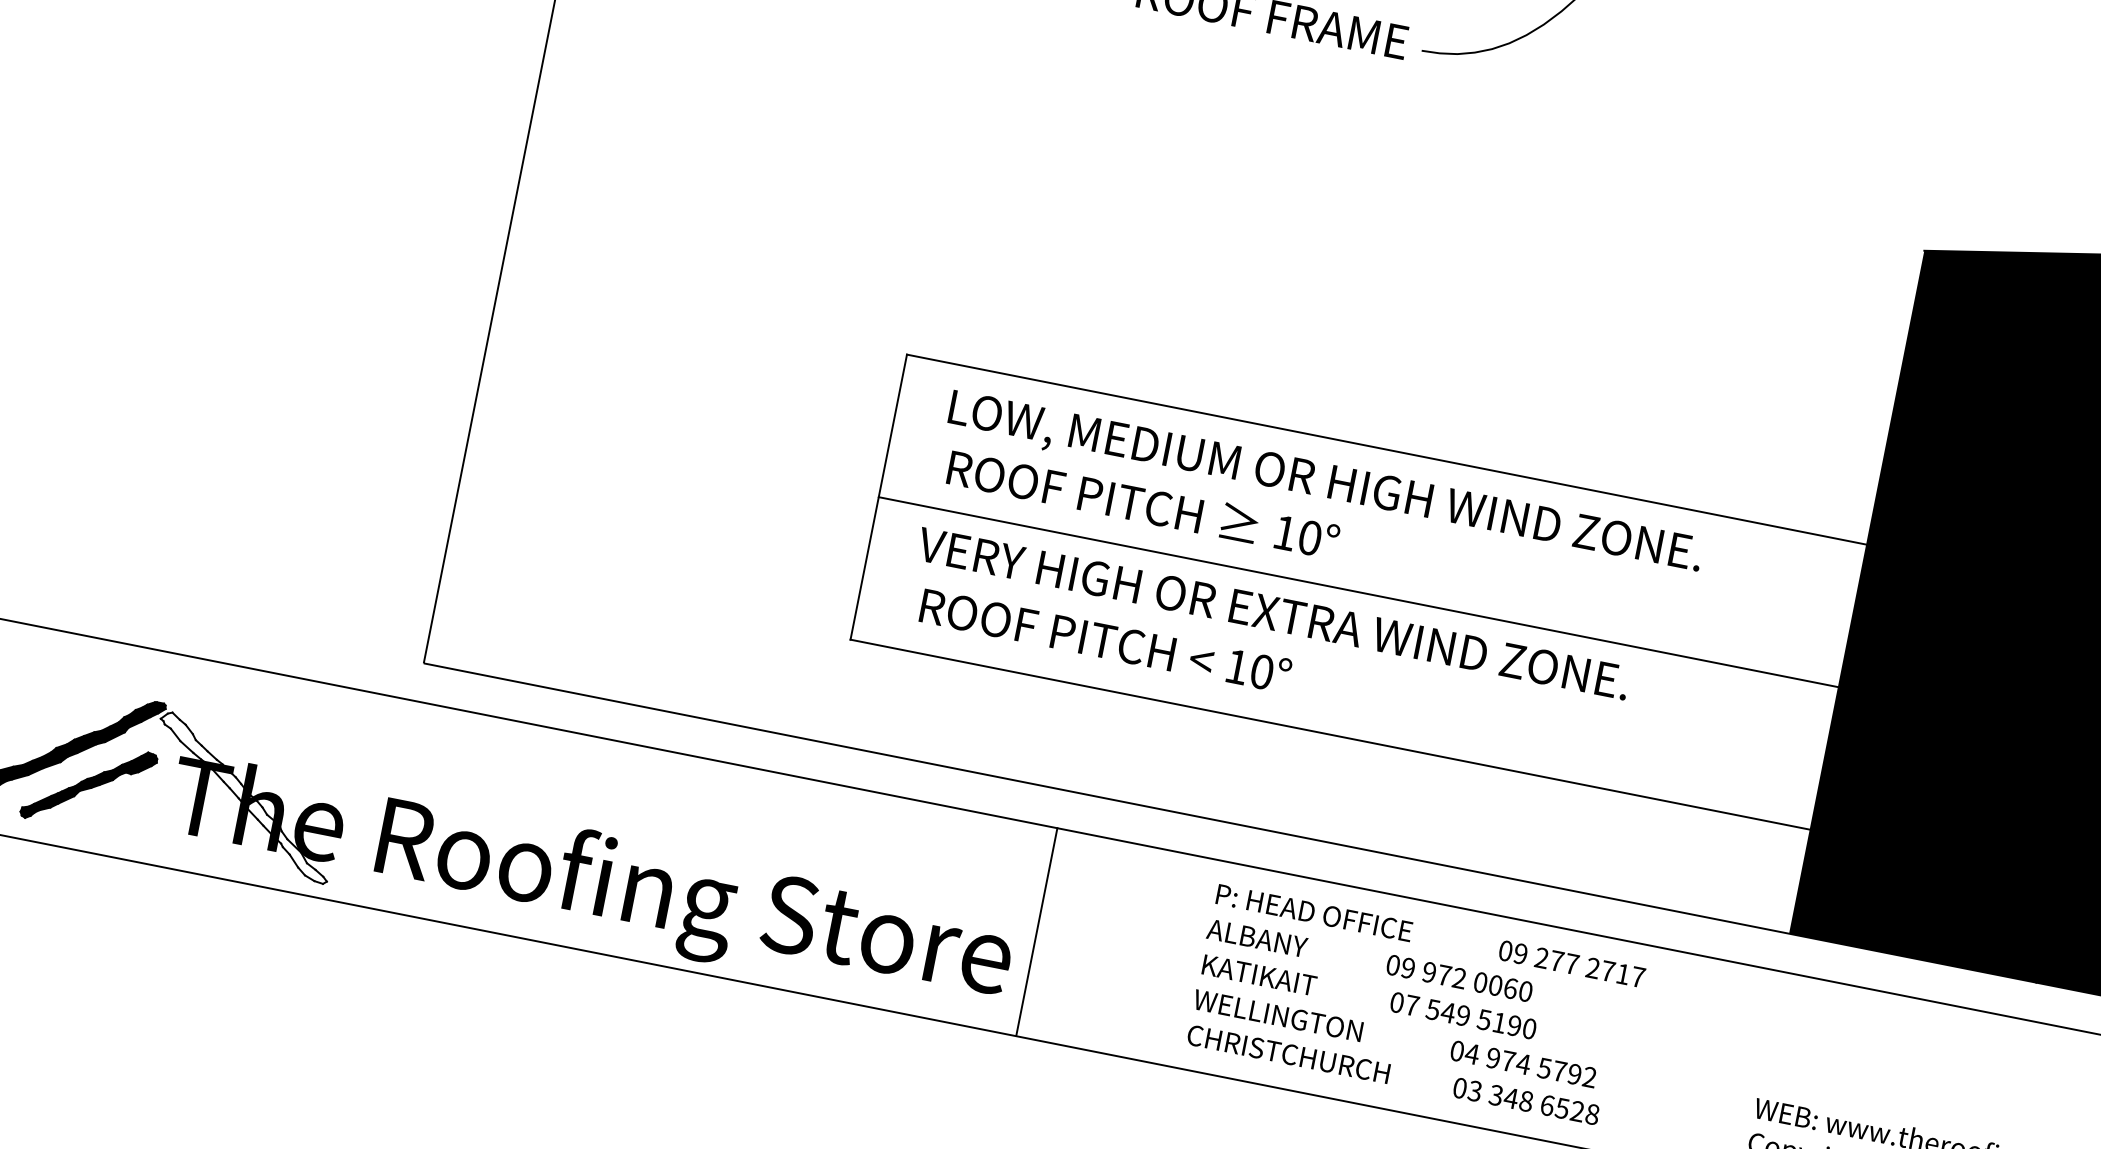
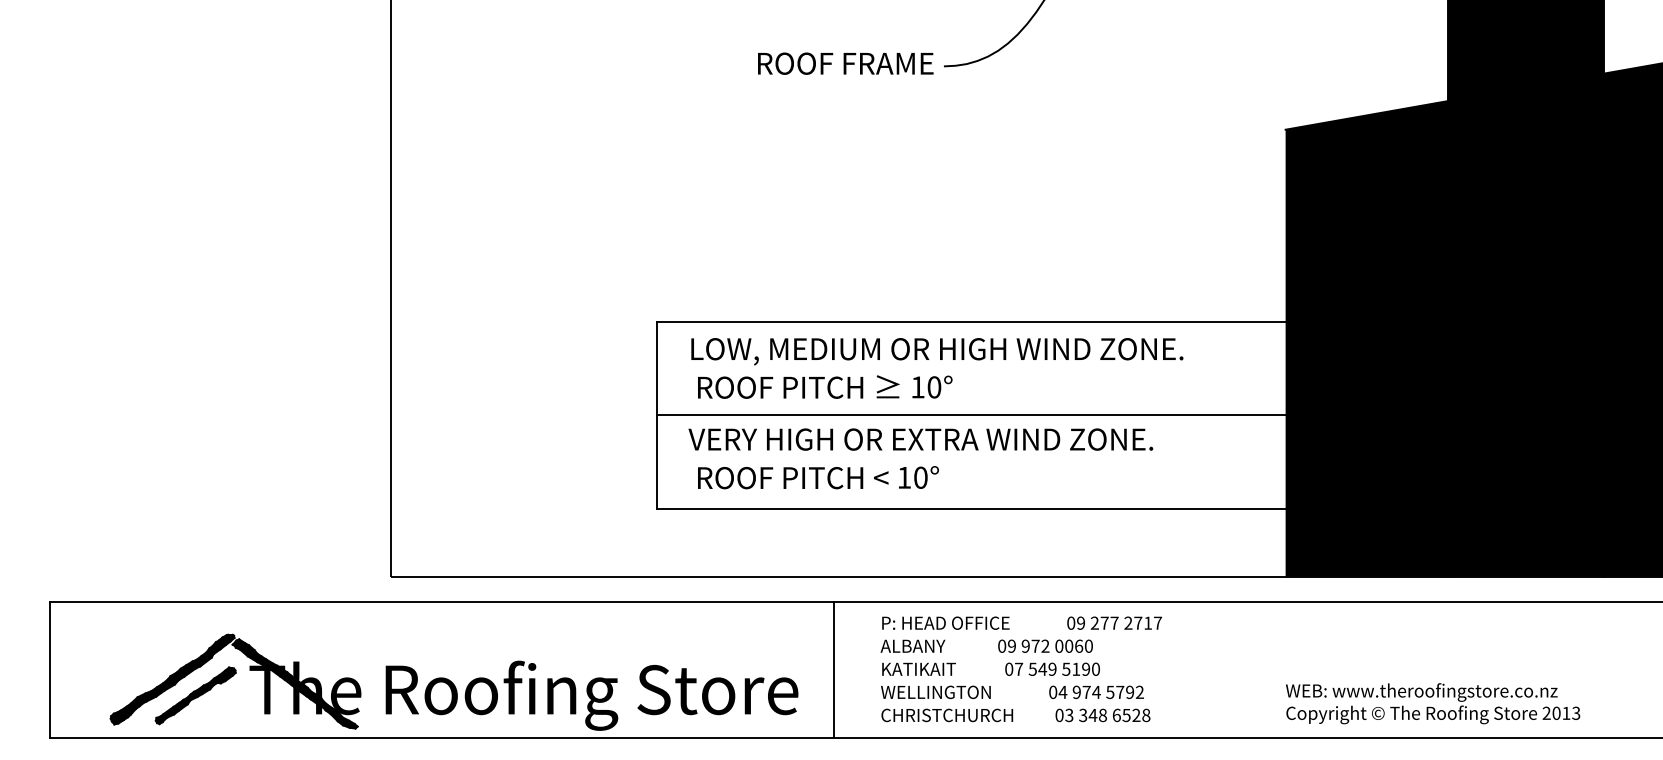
fill: (243, 796) -> (294, 683), added
line: (1037, 931) -> (834, 669), moved
text: (1414, 1006) -> (1020, 669), moved

